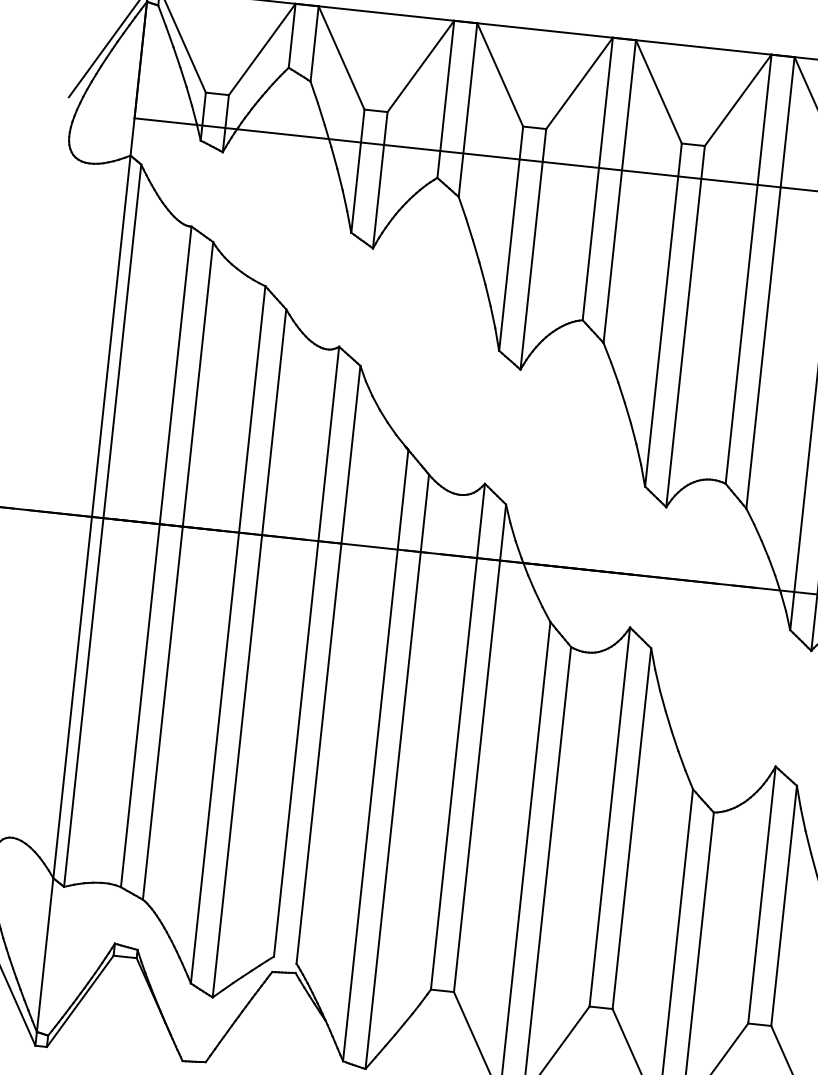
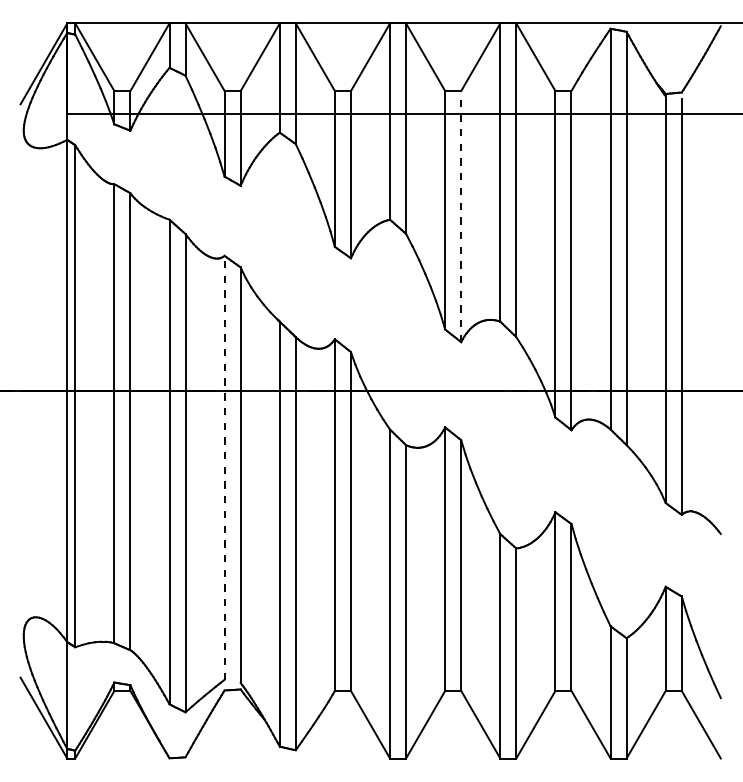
line: (685, 326) -> (461, 216), solid -> dashed
line: (306, 651) -> (224, 467), solid -> dashed

